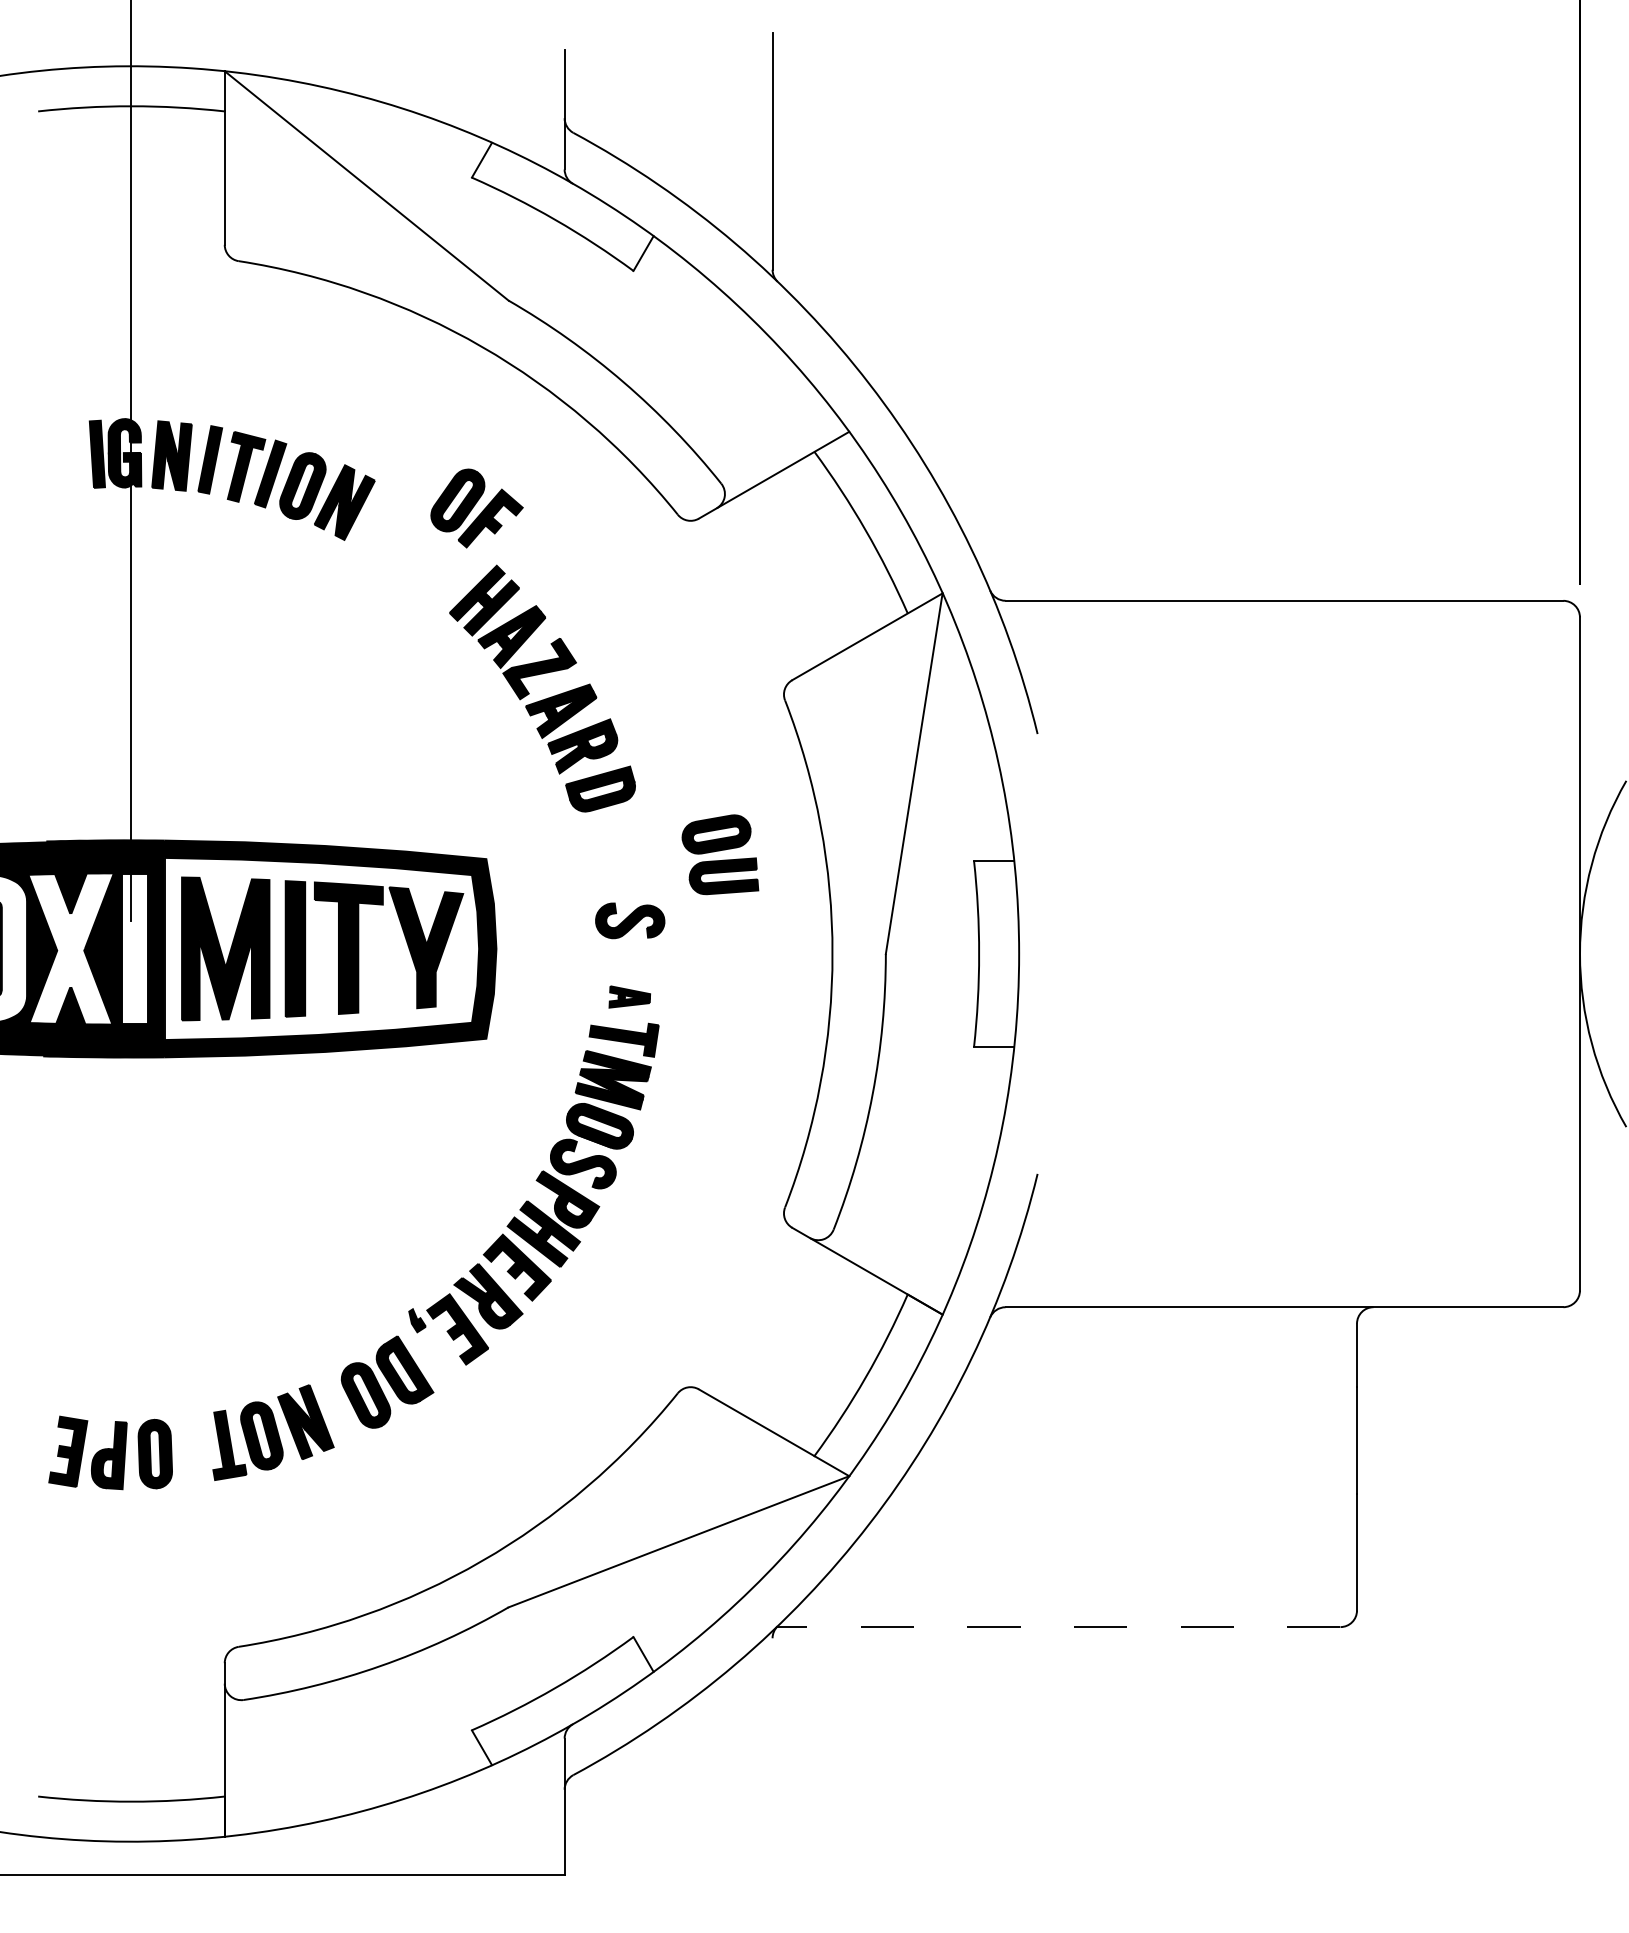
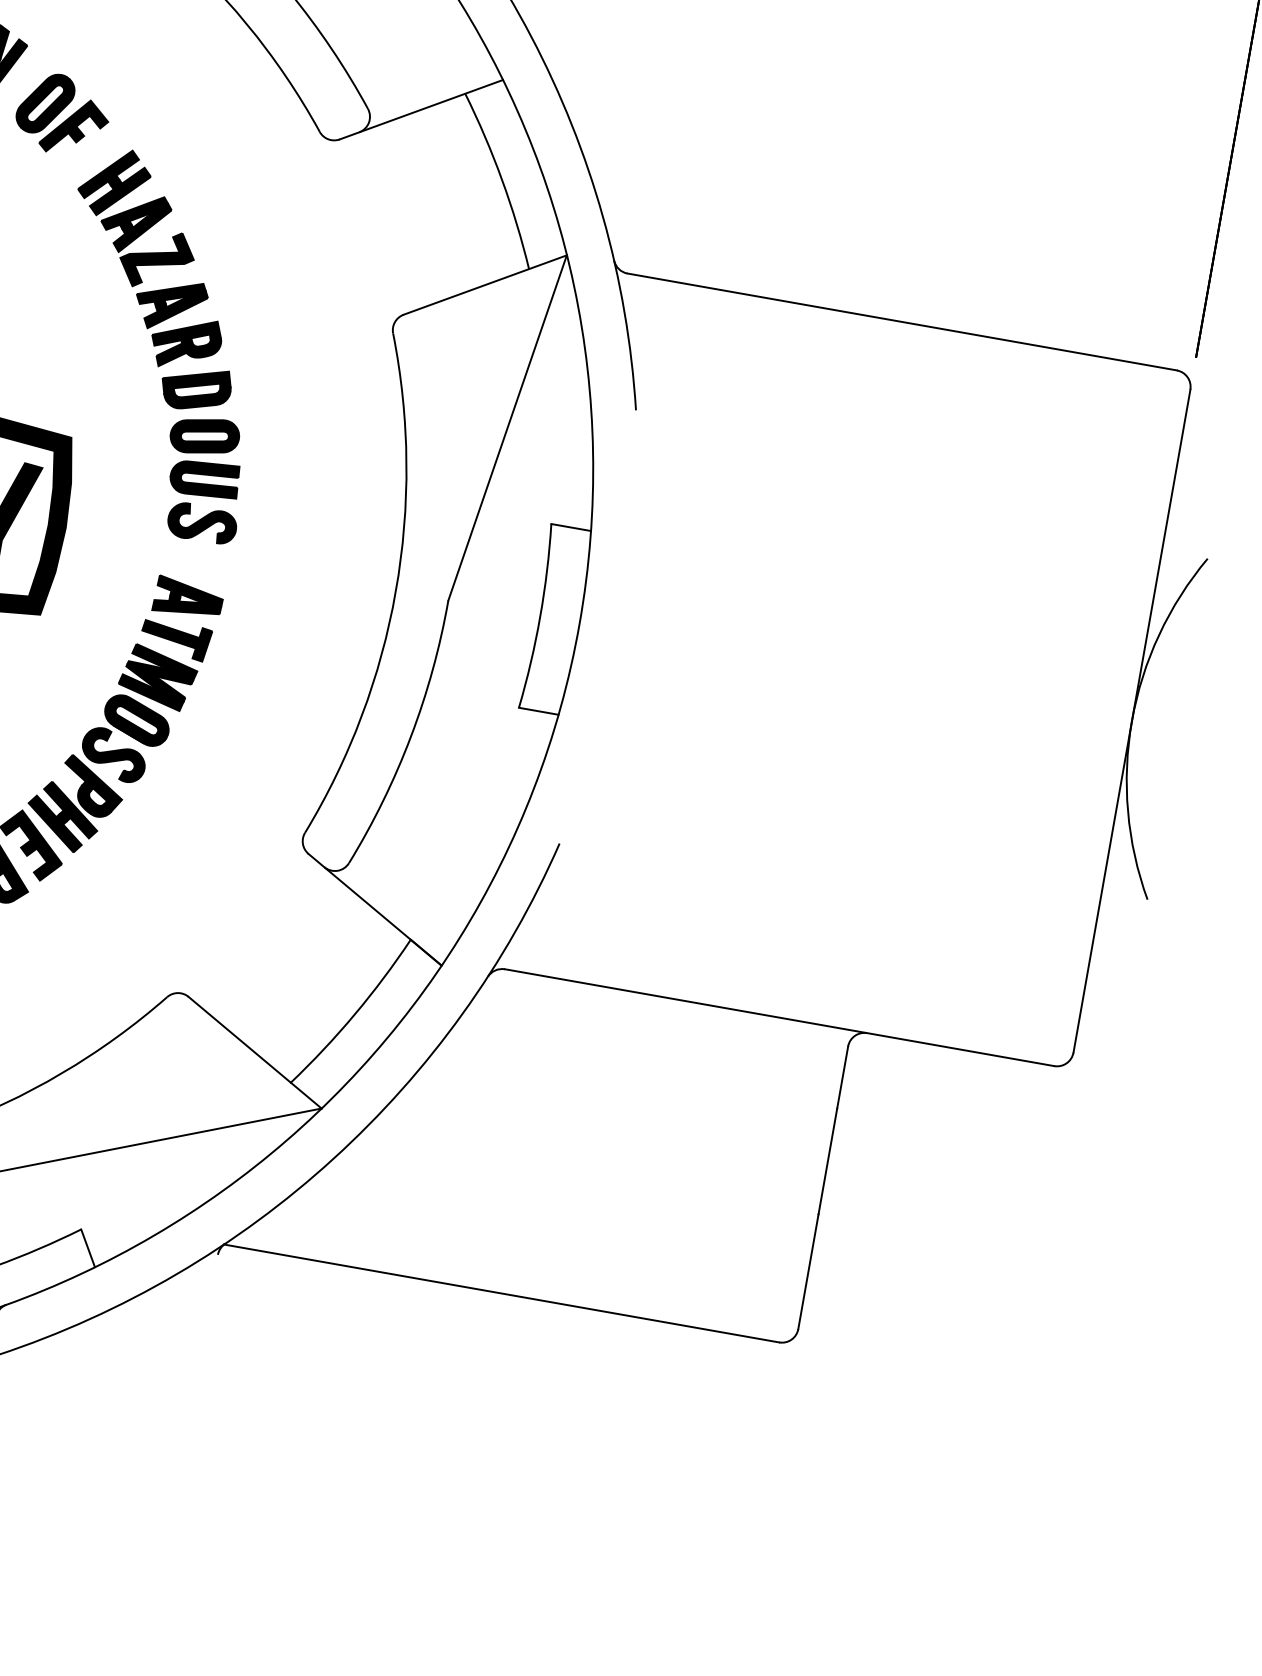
part: (476, 508) -> (62, 114), moved
part: (720, 854) -> (205, 456), moved
part: (629, 996) -> (188, 597), size x1.67
line: (1058, 1627) -> (501, 1293), dashed -> solid

